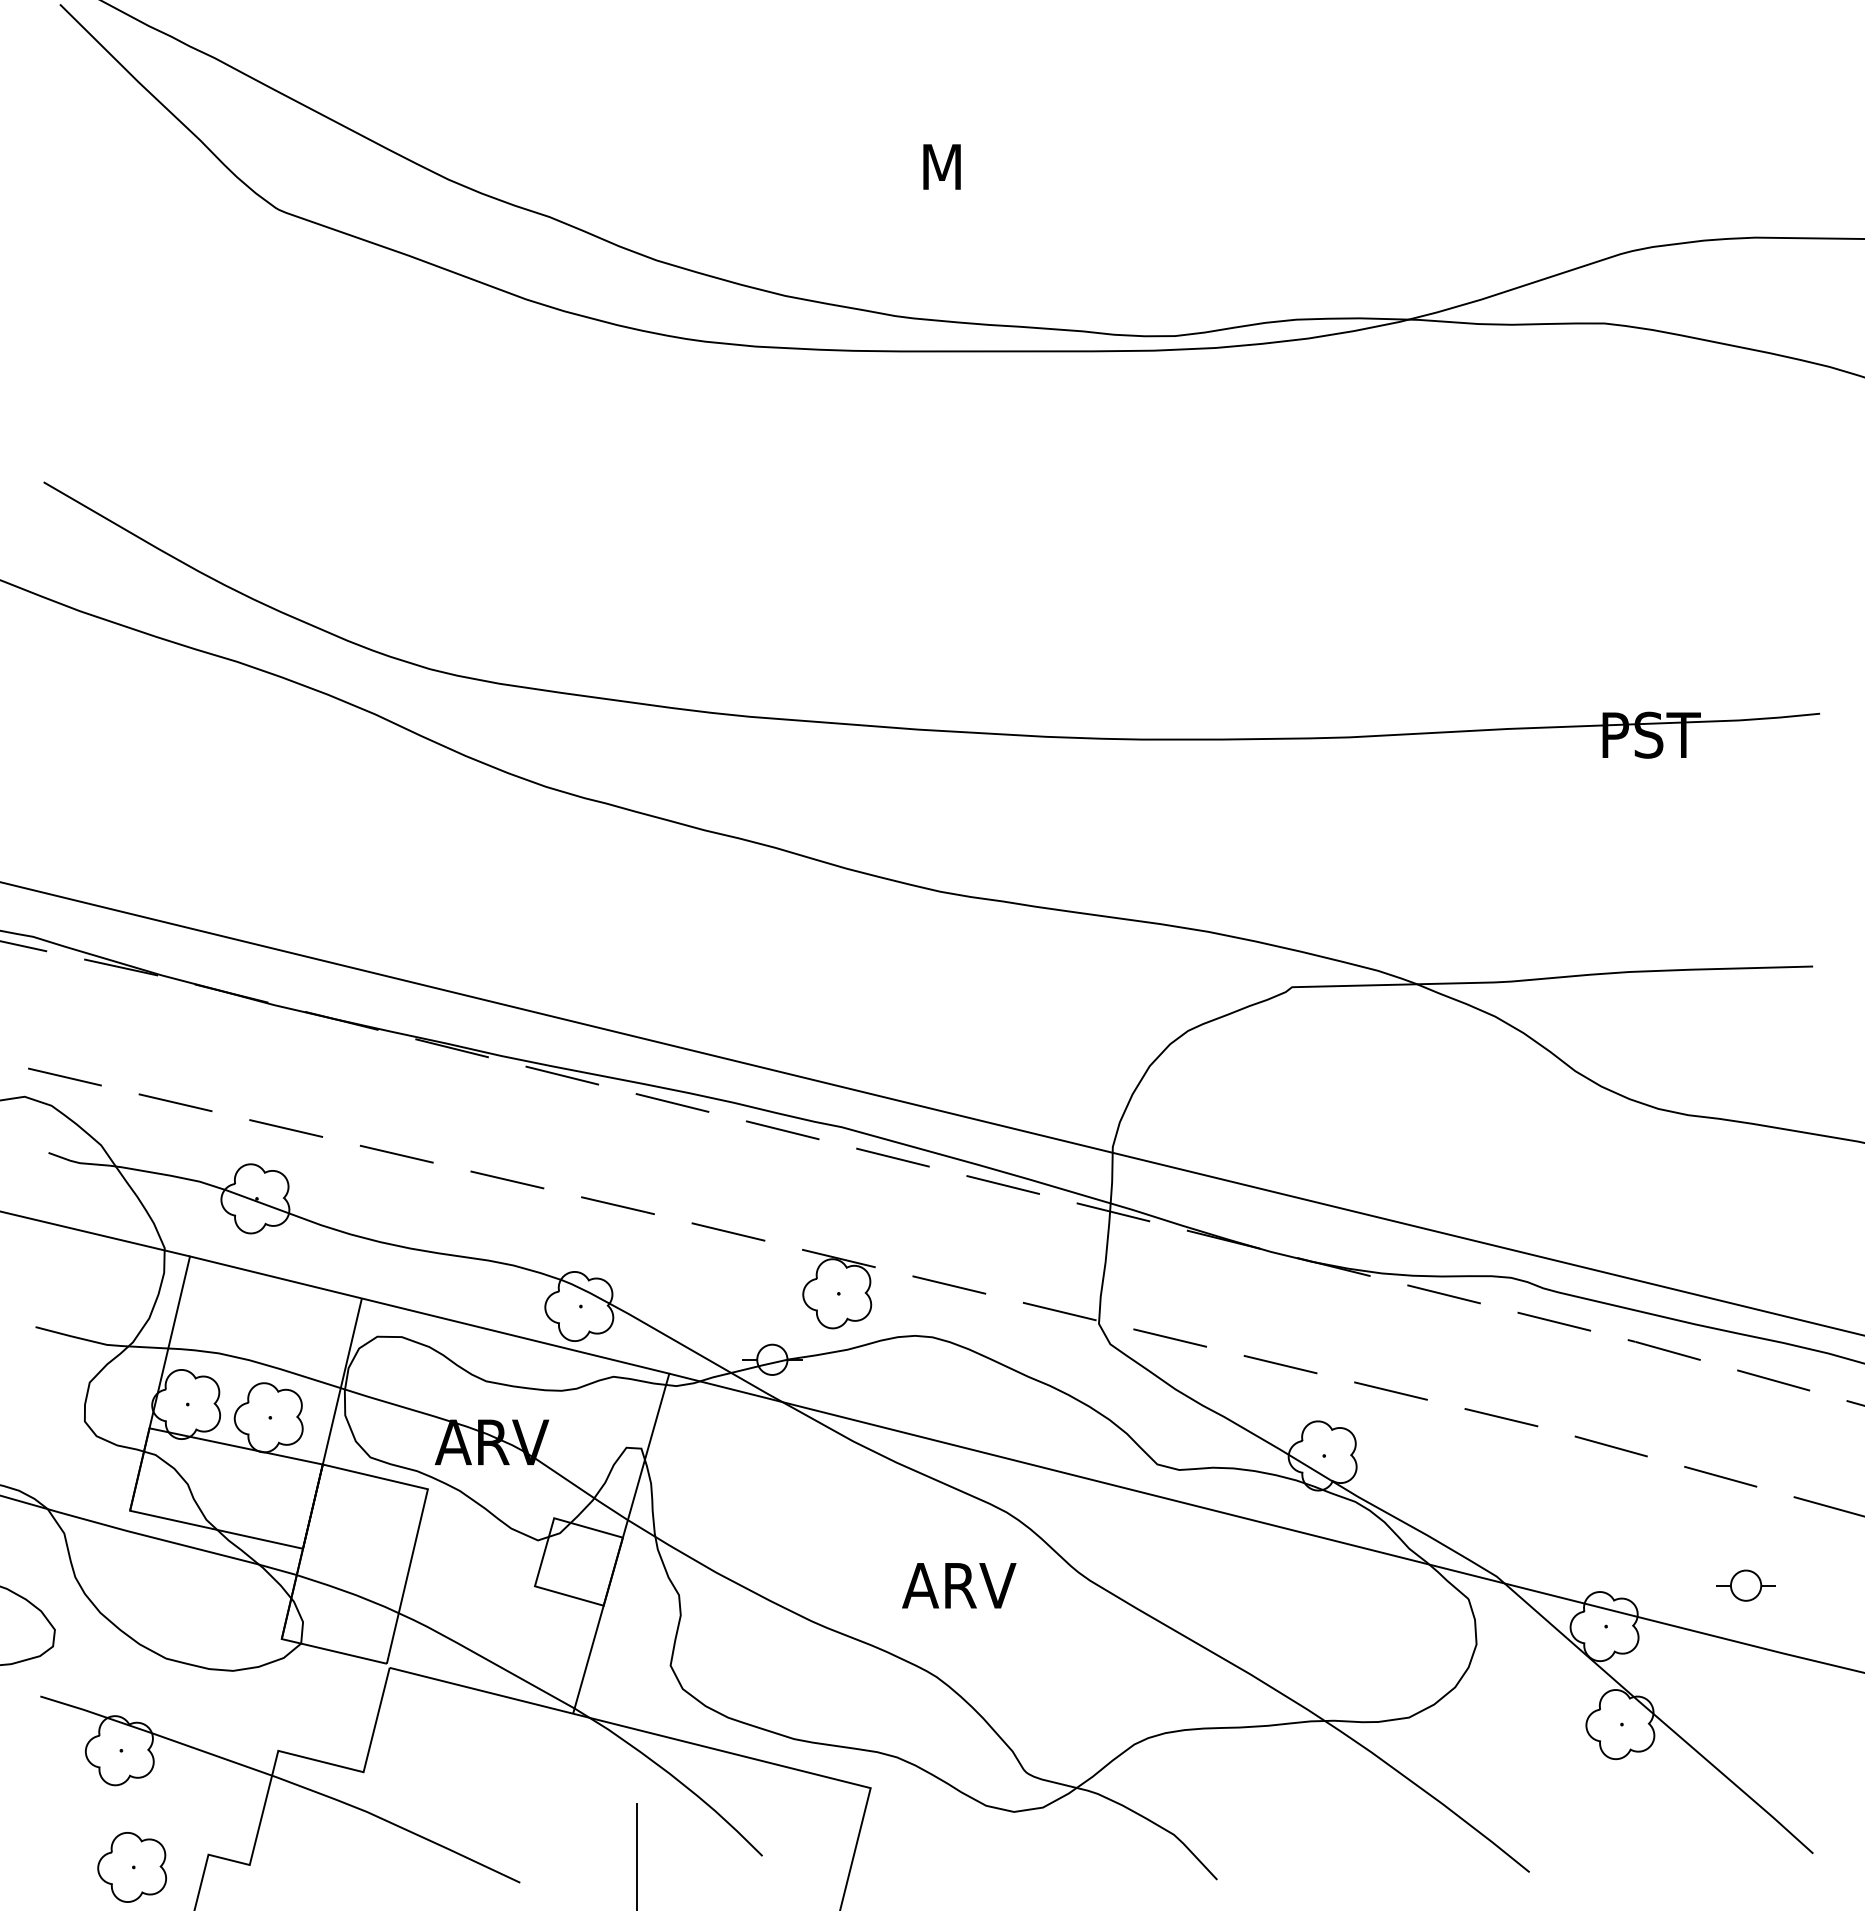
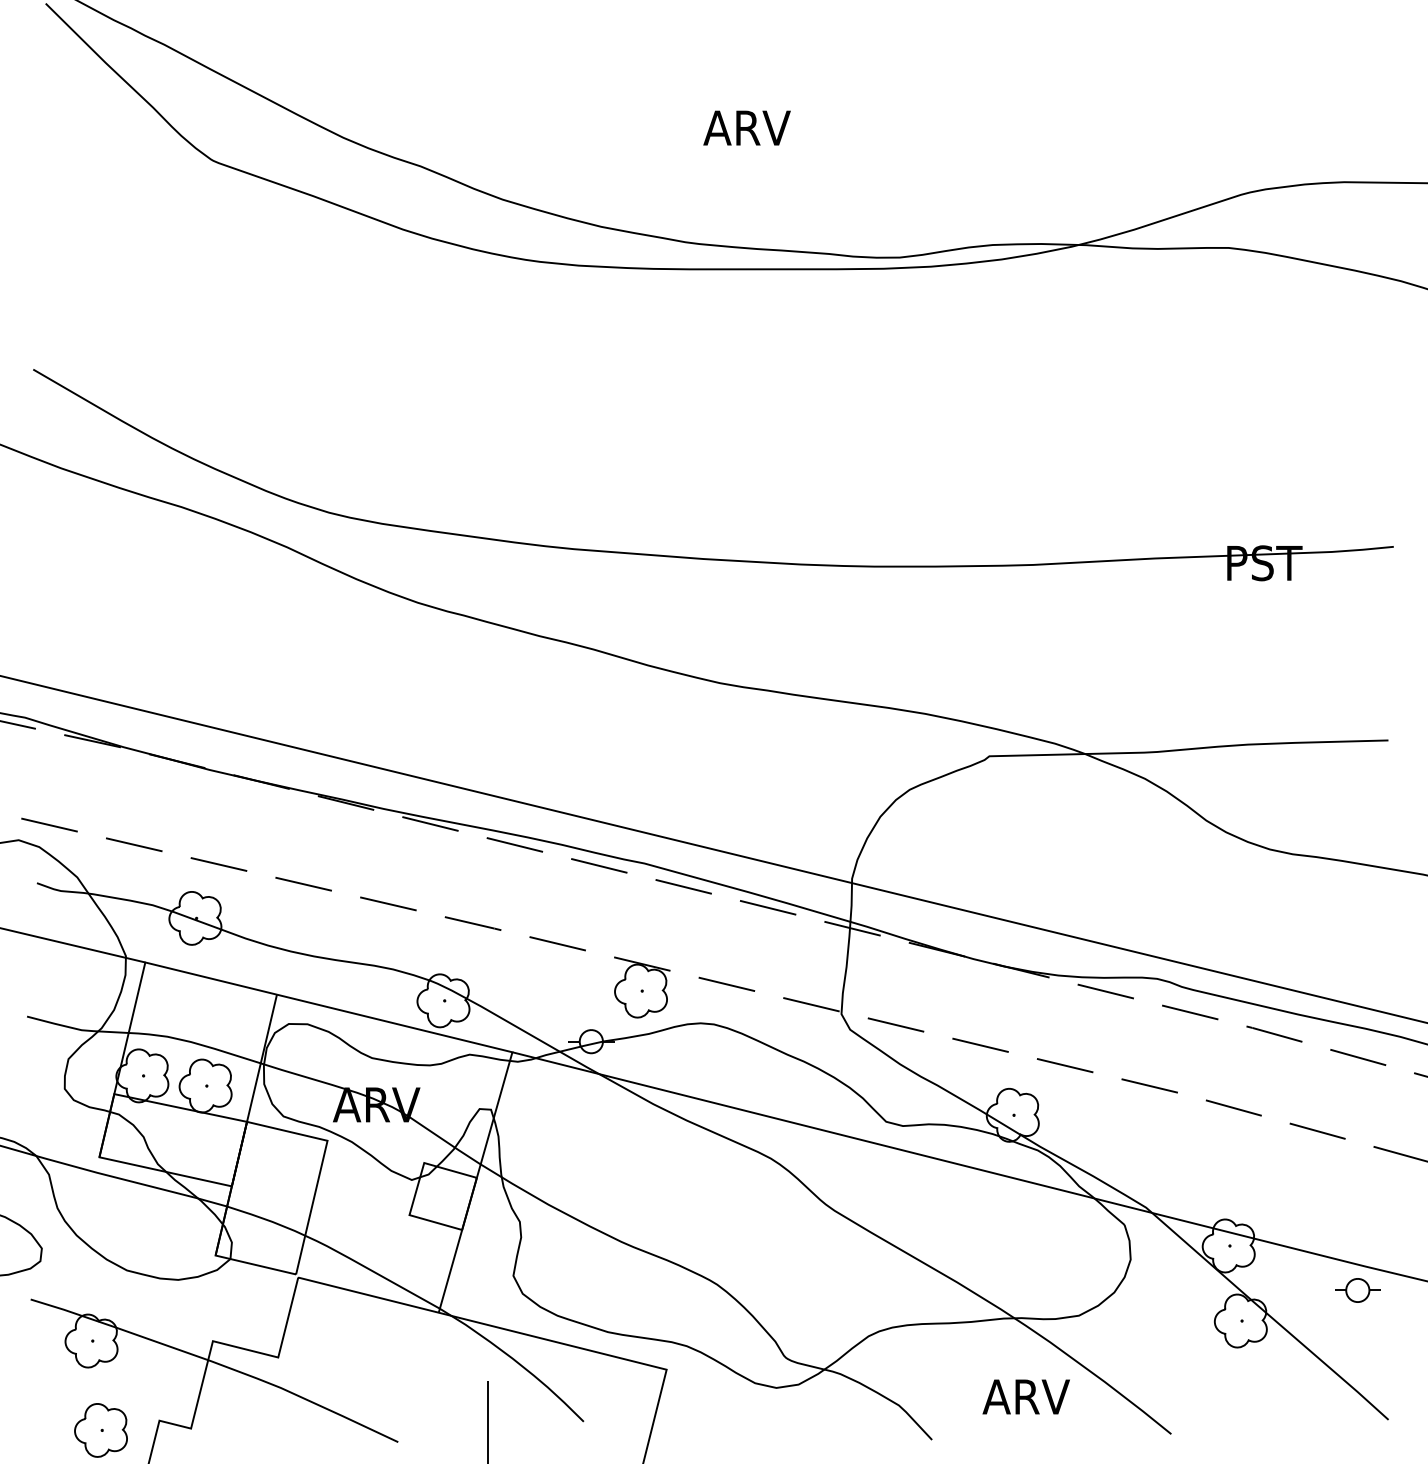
text: (975, 166) -> (746, 127), M -> ARV
text: (959, 1585) -> (1026, 1396), moved
part: (1745, 1585) -> (1357, 1290), moved

